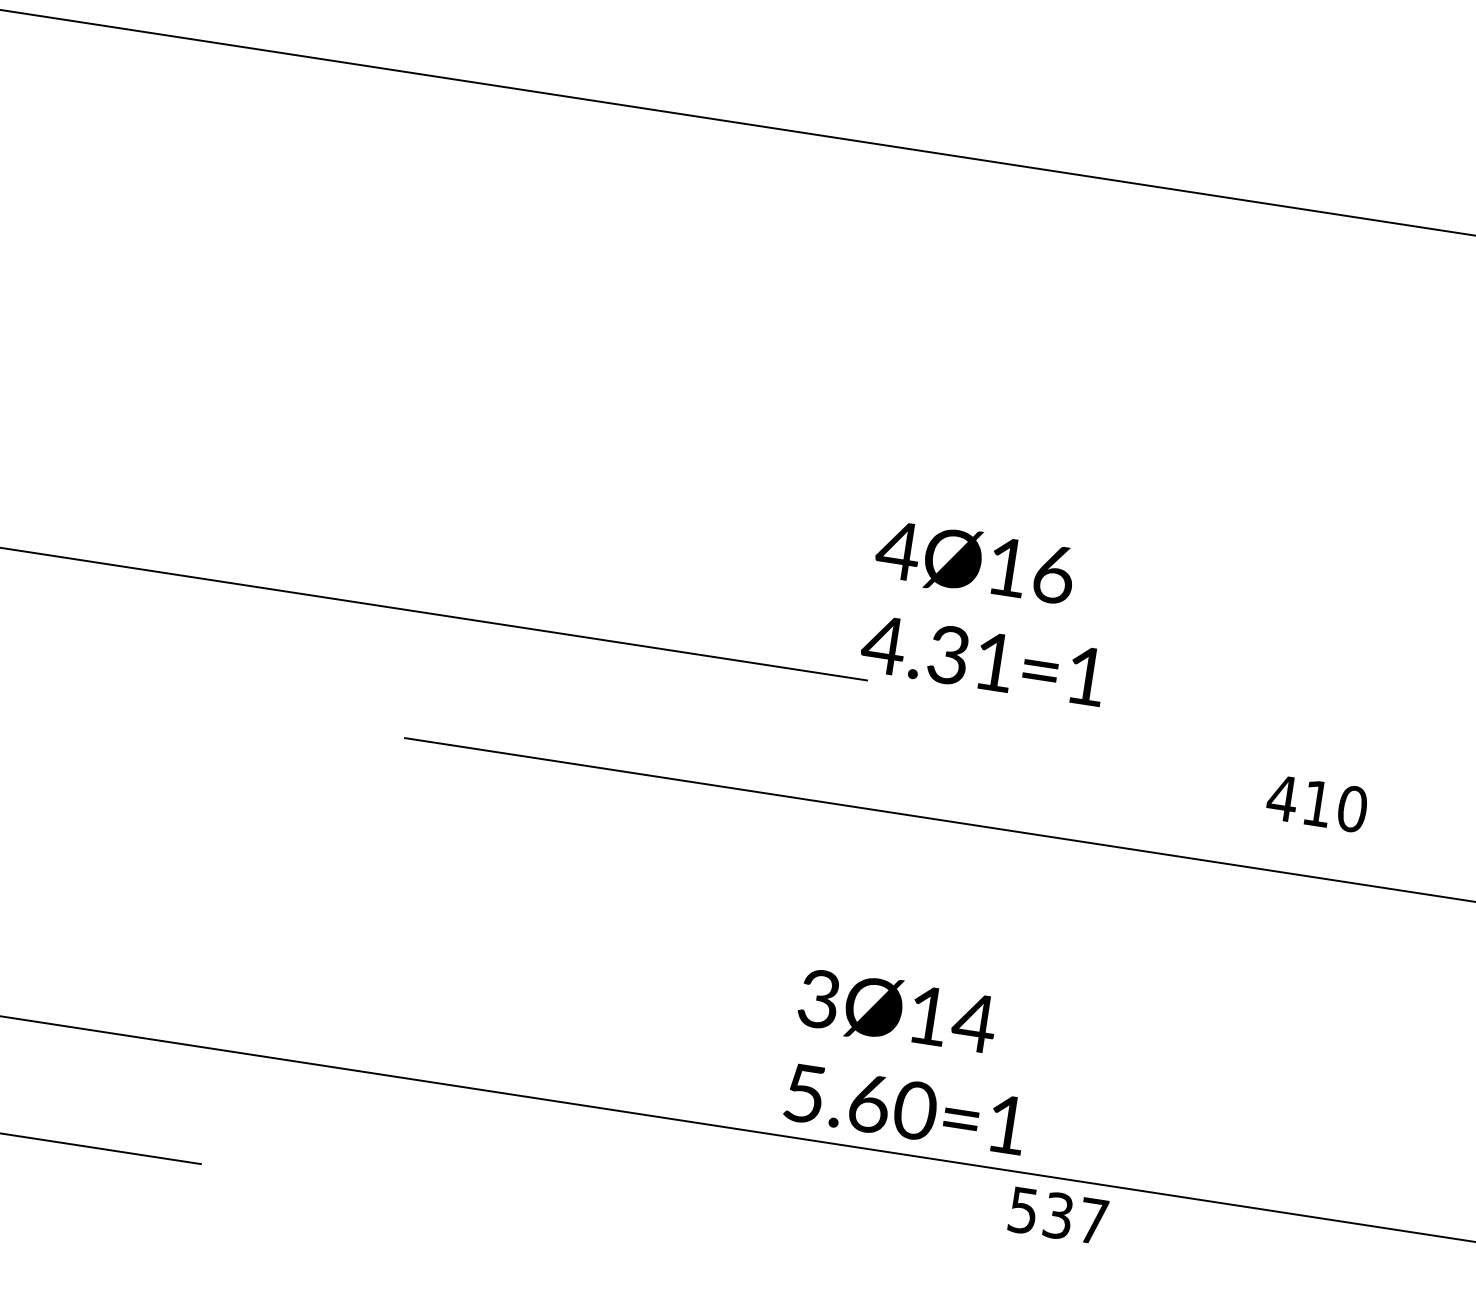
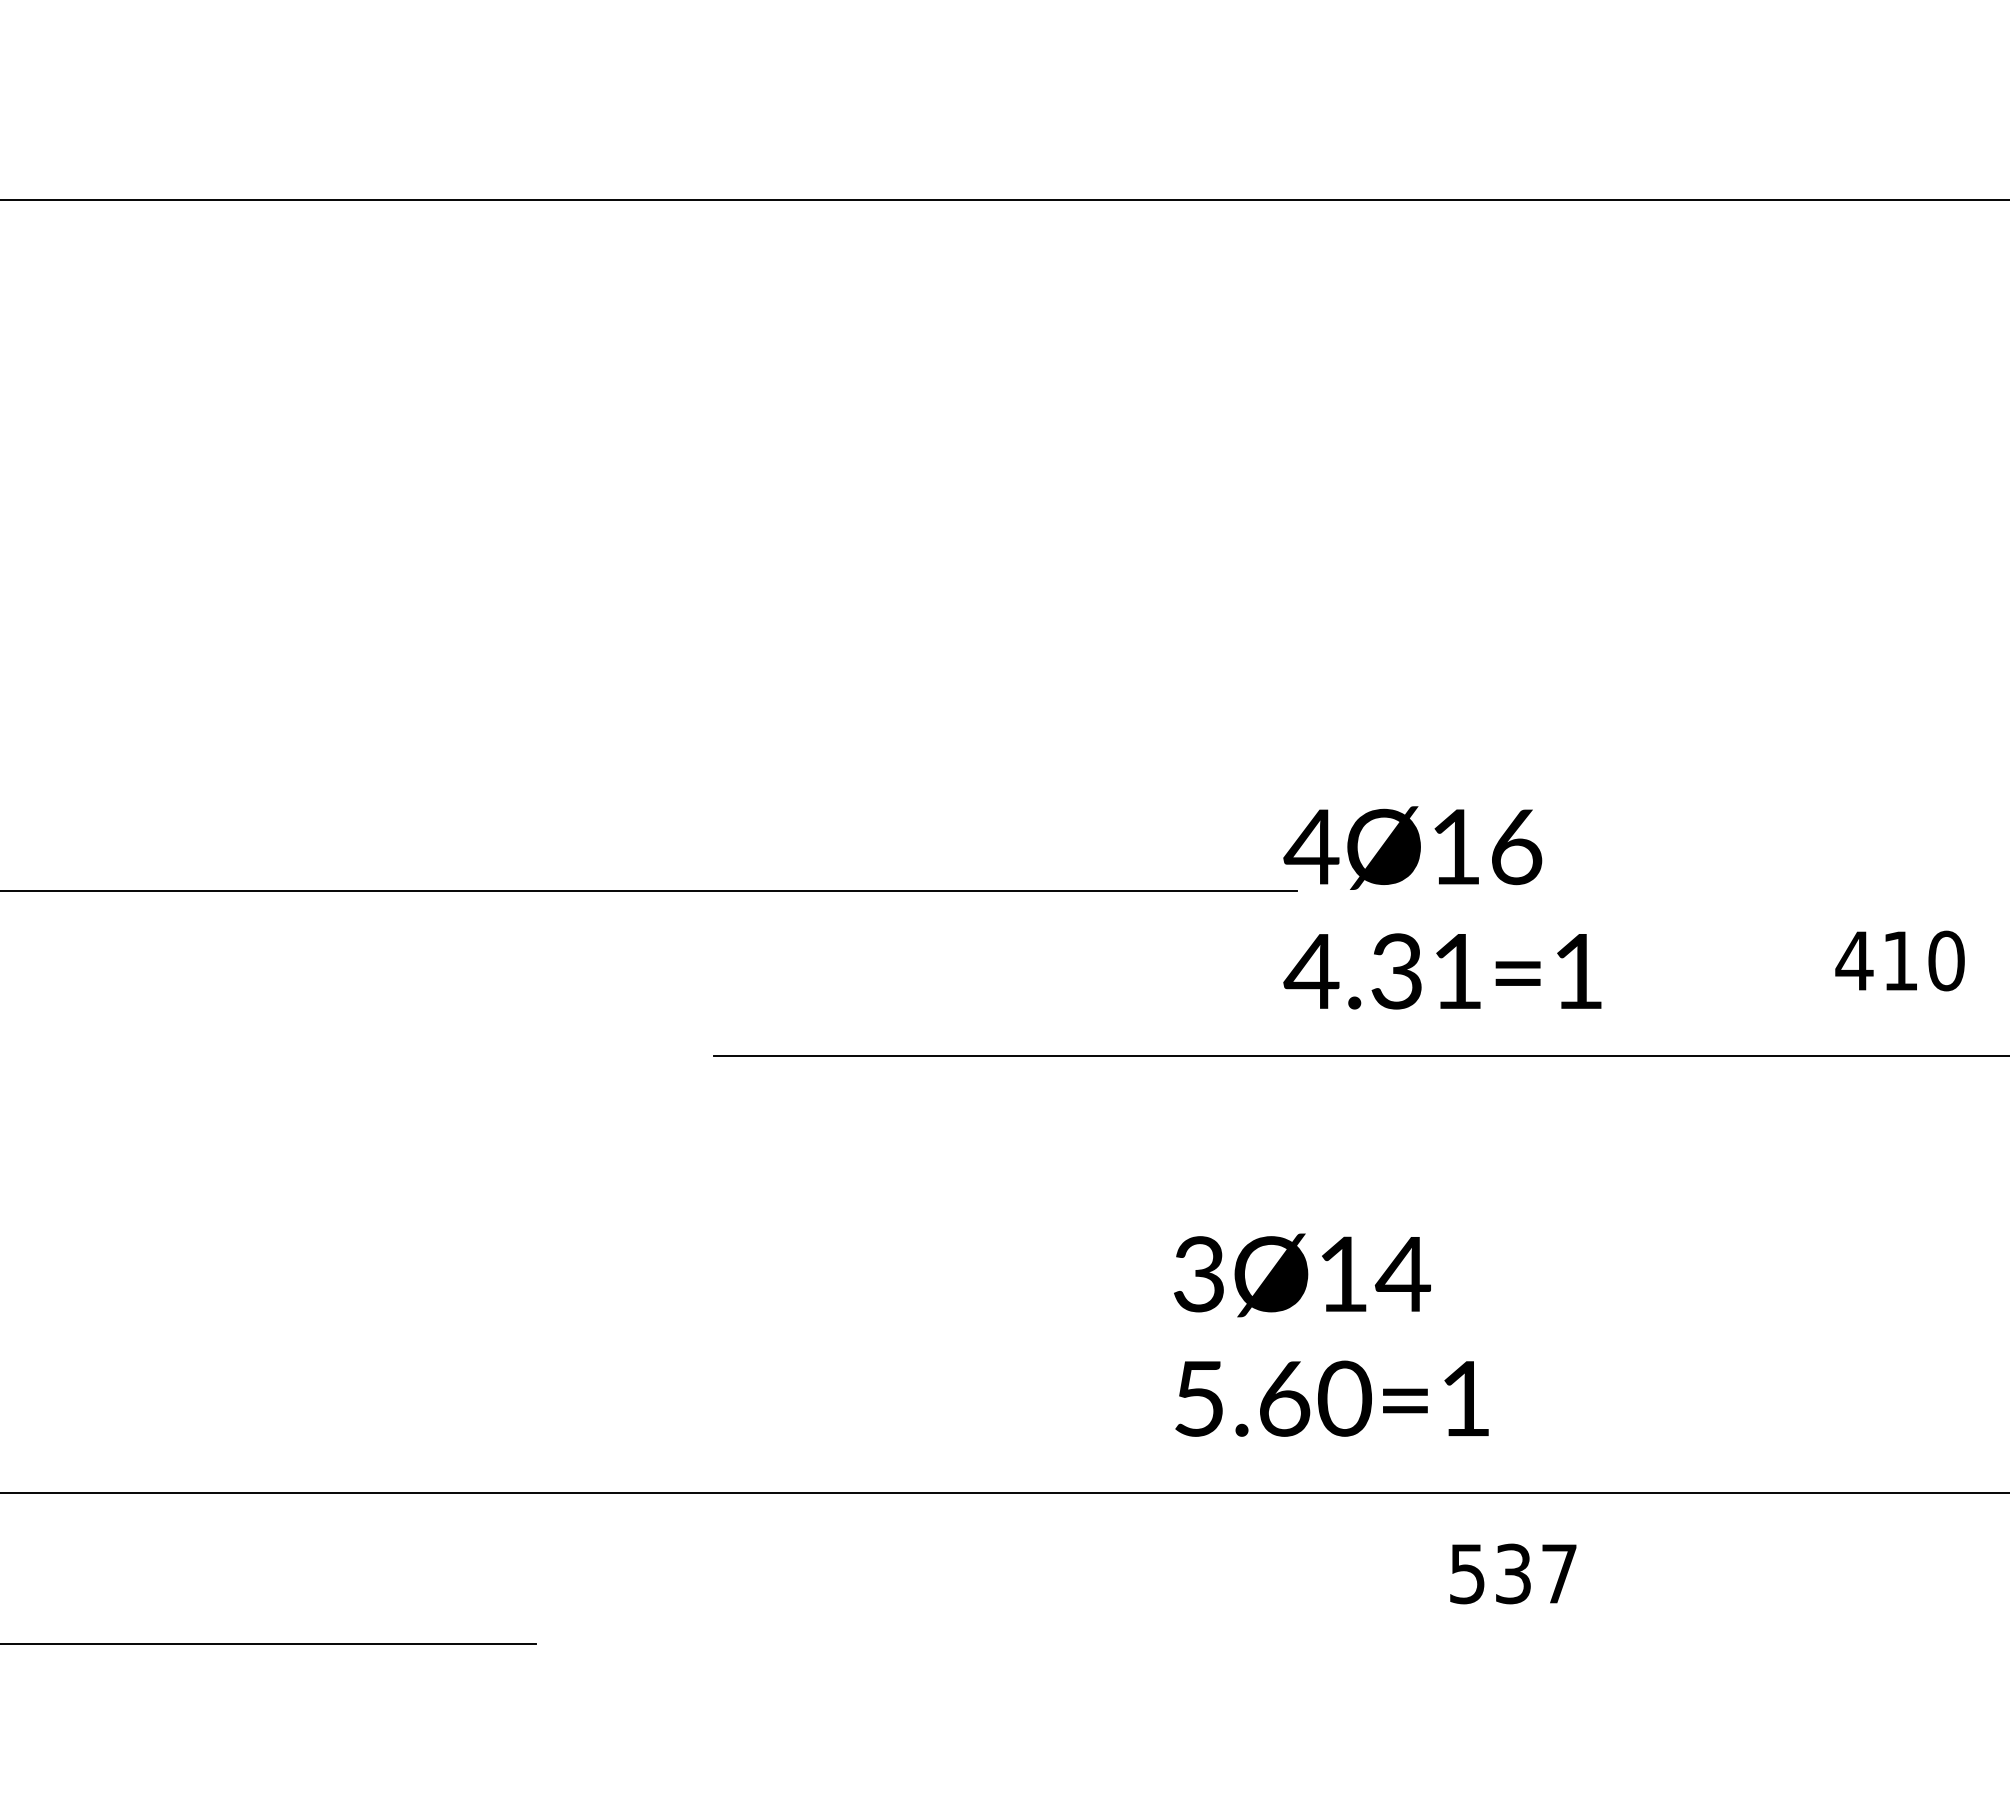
text: (990, 611) -> (1442, 907), moved
text: (912, 1060) -> (1331, 1334), moved
text: (1058, 1215) -> (1513, 1573), moved

